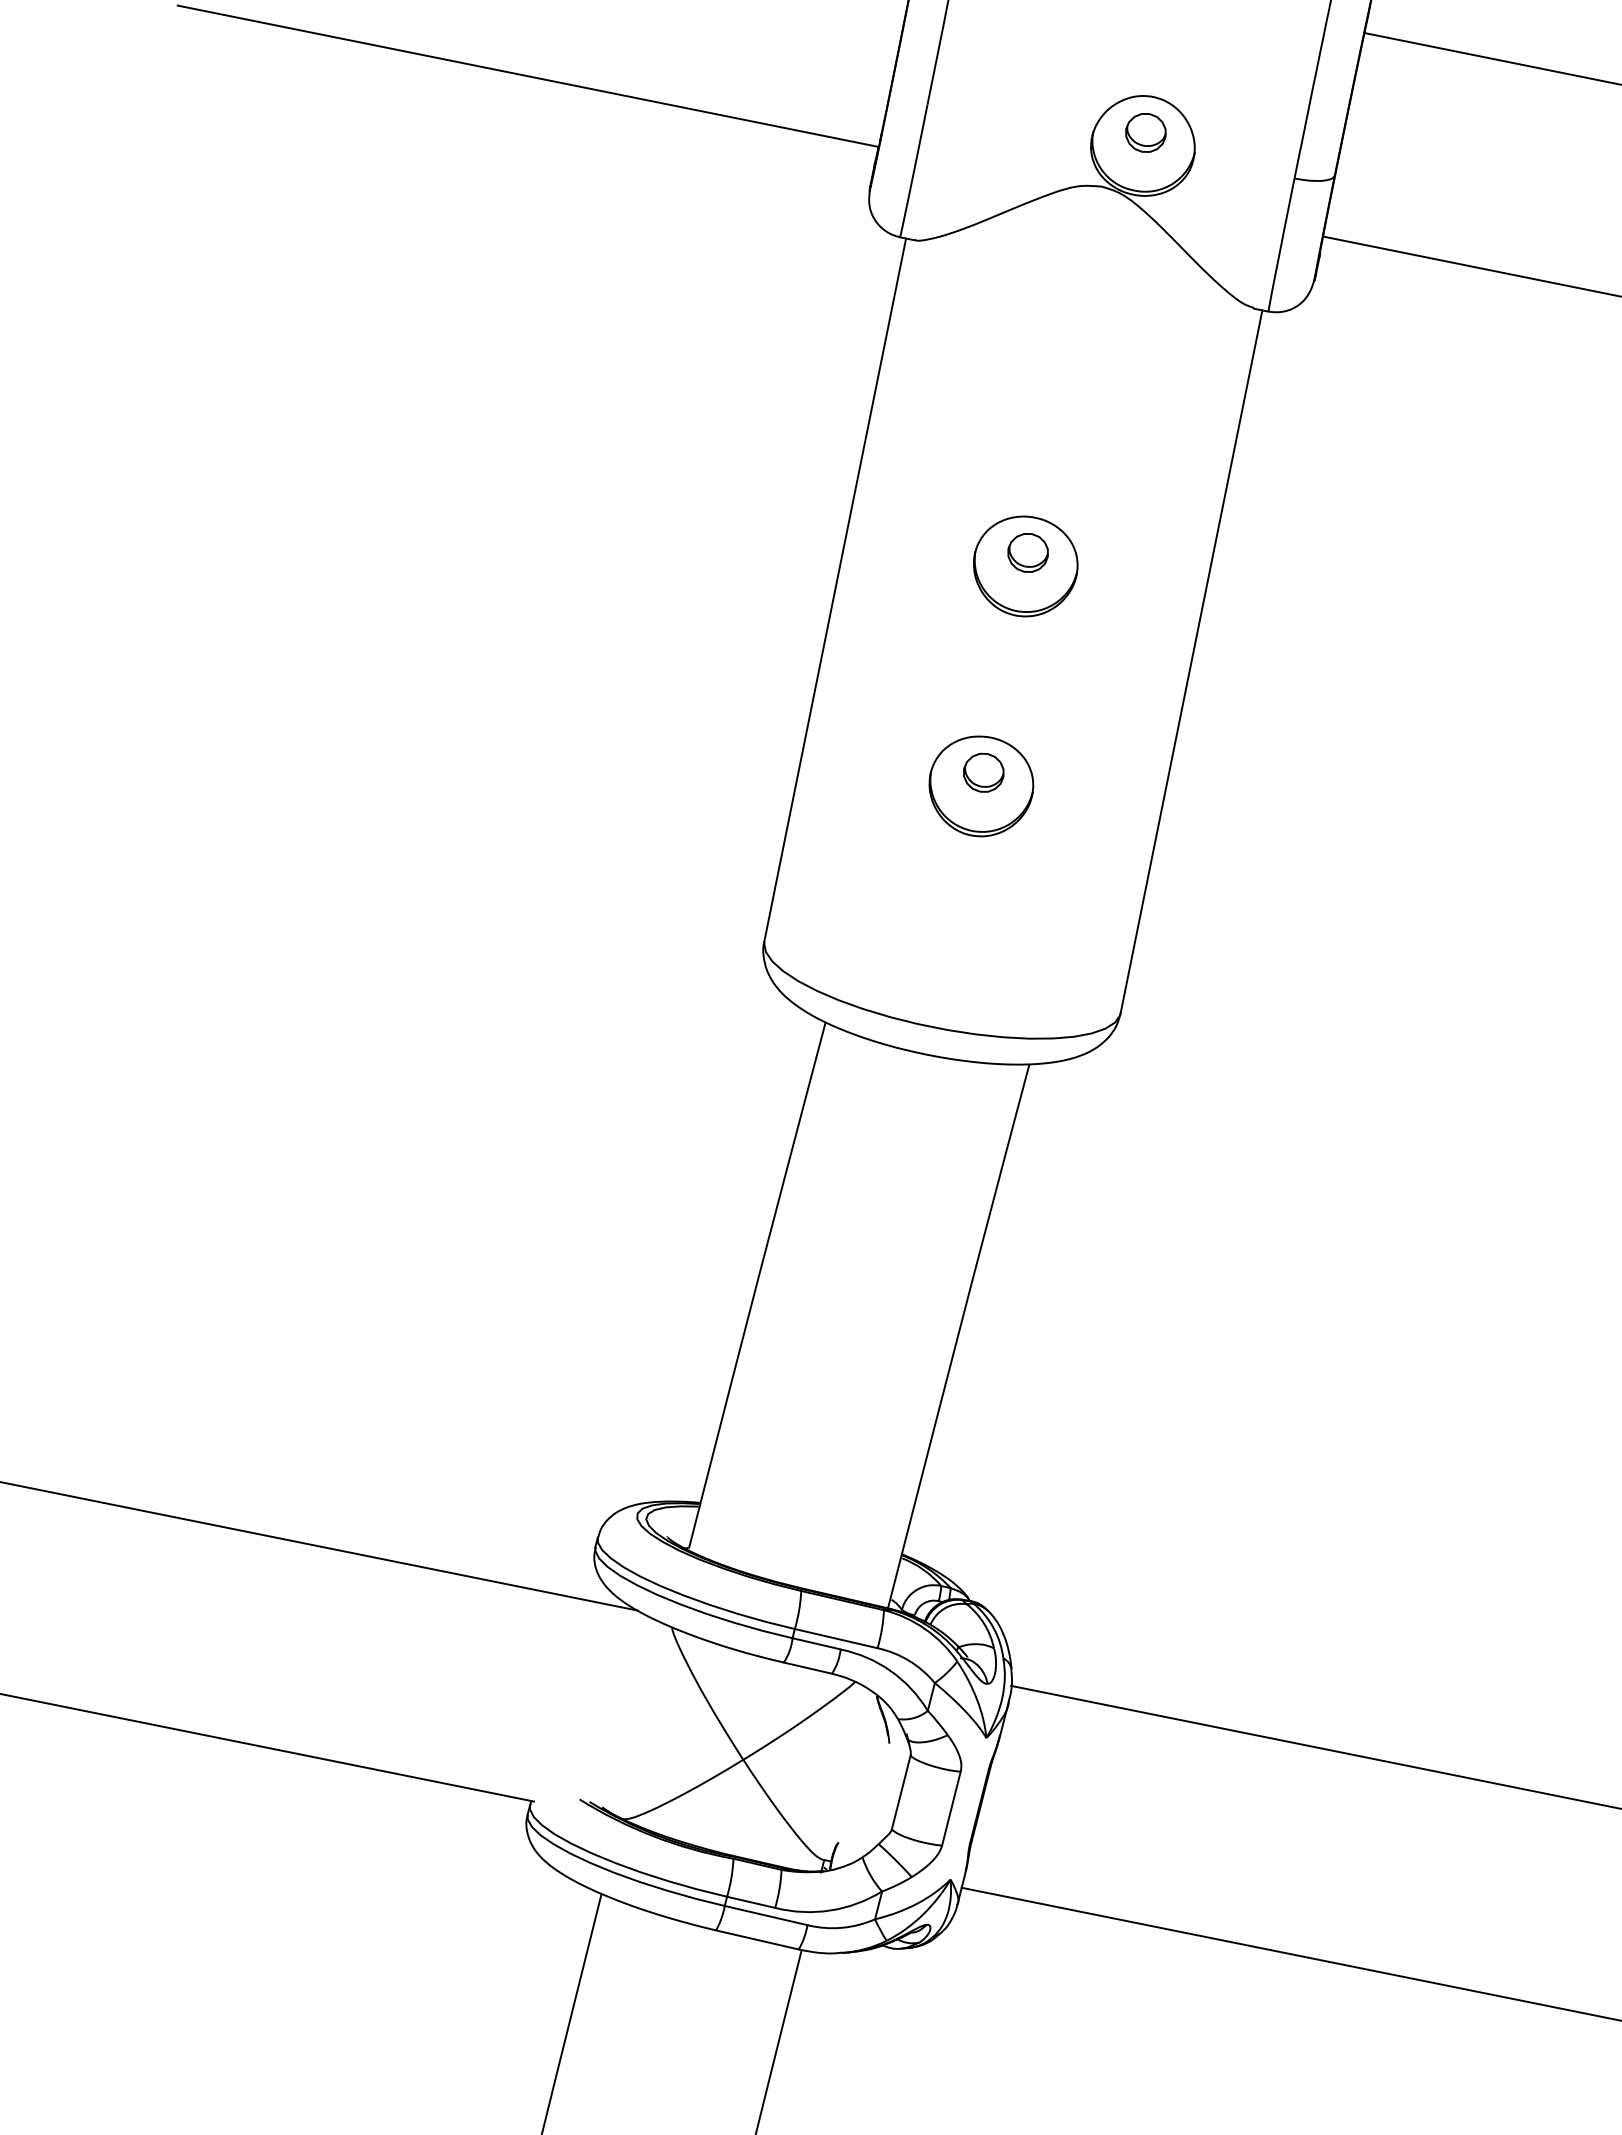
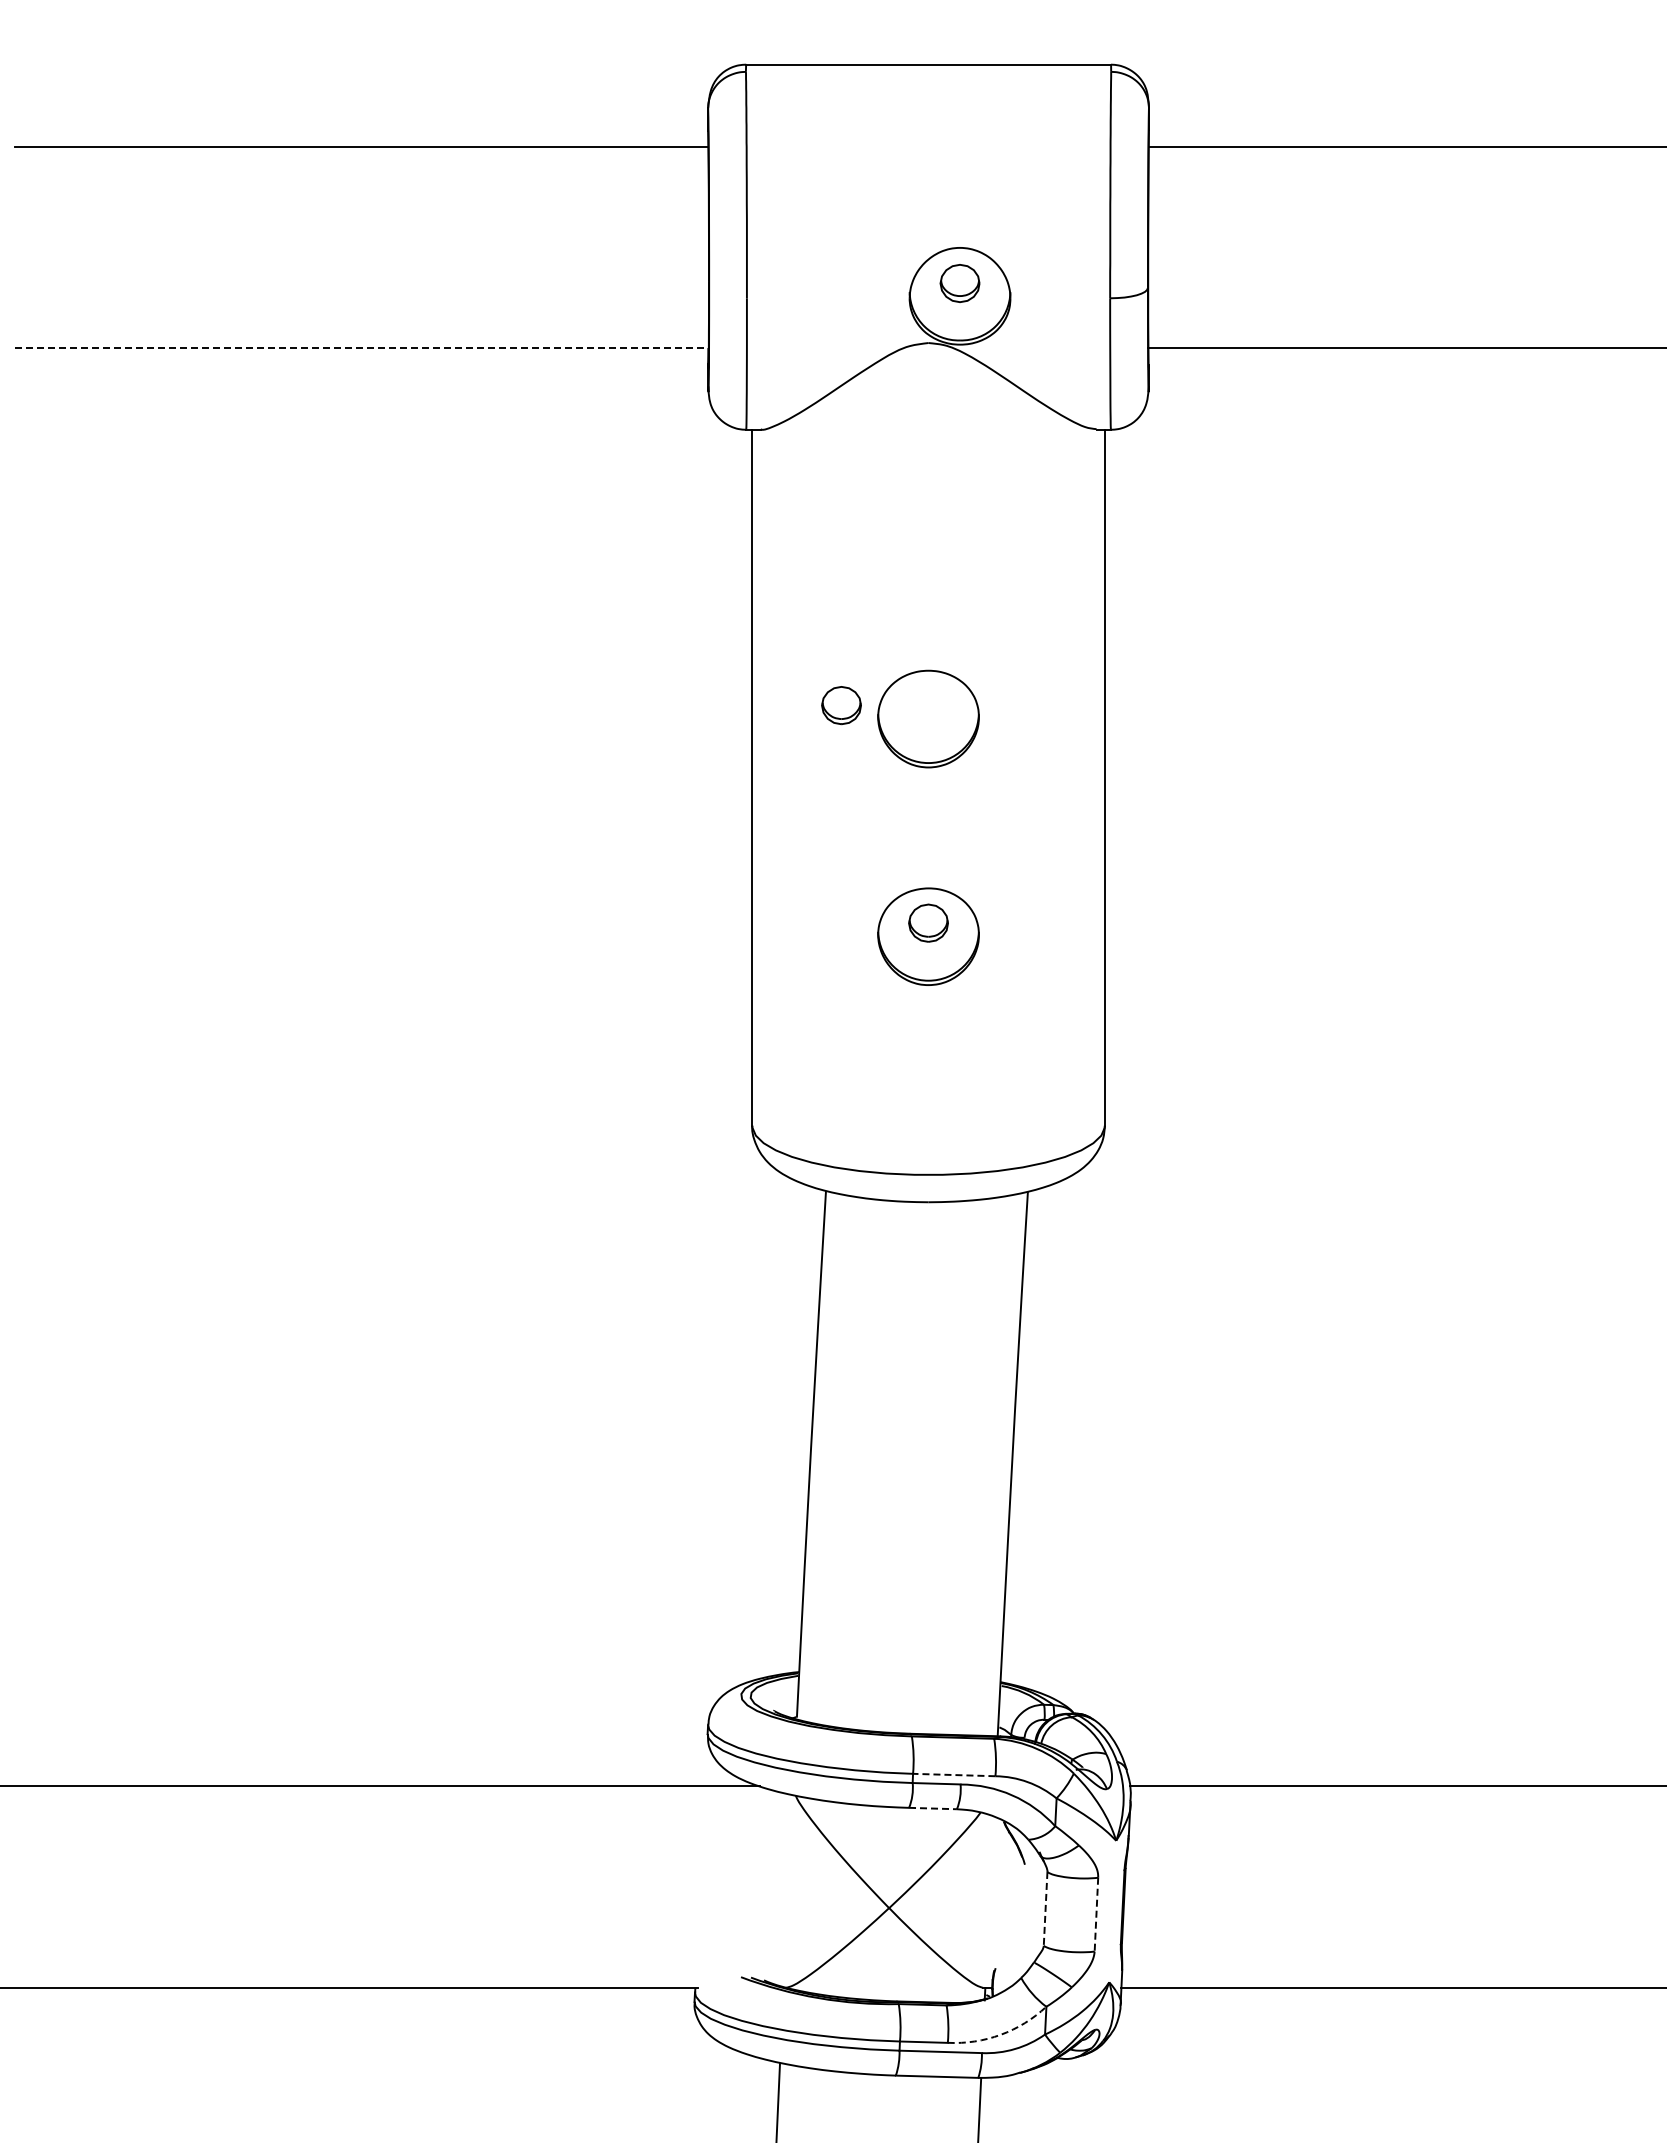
line: (528, 76) -> (362, 348), solid -> dashed
part: (1028, 552) -> (841, 705), moved
line: (835, 1638) -> (953, 1775), solid -> dashed
line: (807, 1667) -> (932, 1808), solid -> dashed
line: (901, 1792) -> (1045, 1908), solid -> dashed
line: (951, 1808) -> (1096, 1914), solid -> dashed
arc: (830, 1910) -> (1000, 2034), solid -> dashed

